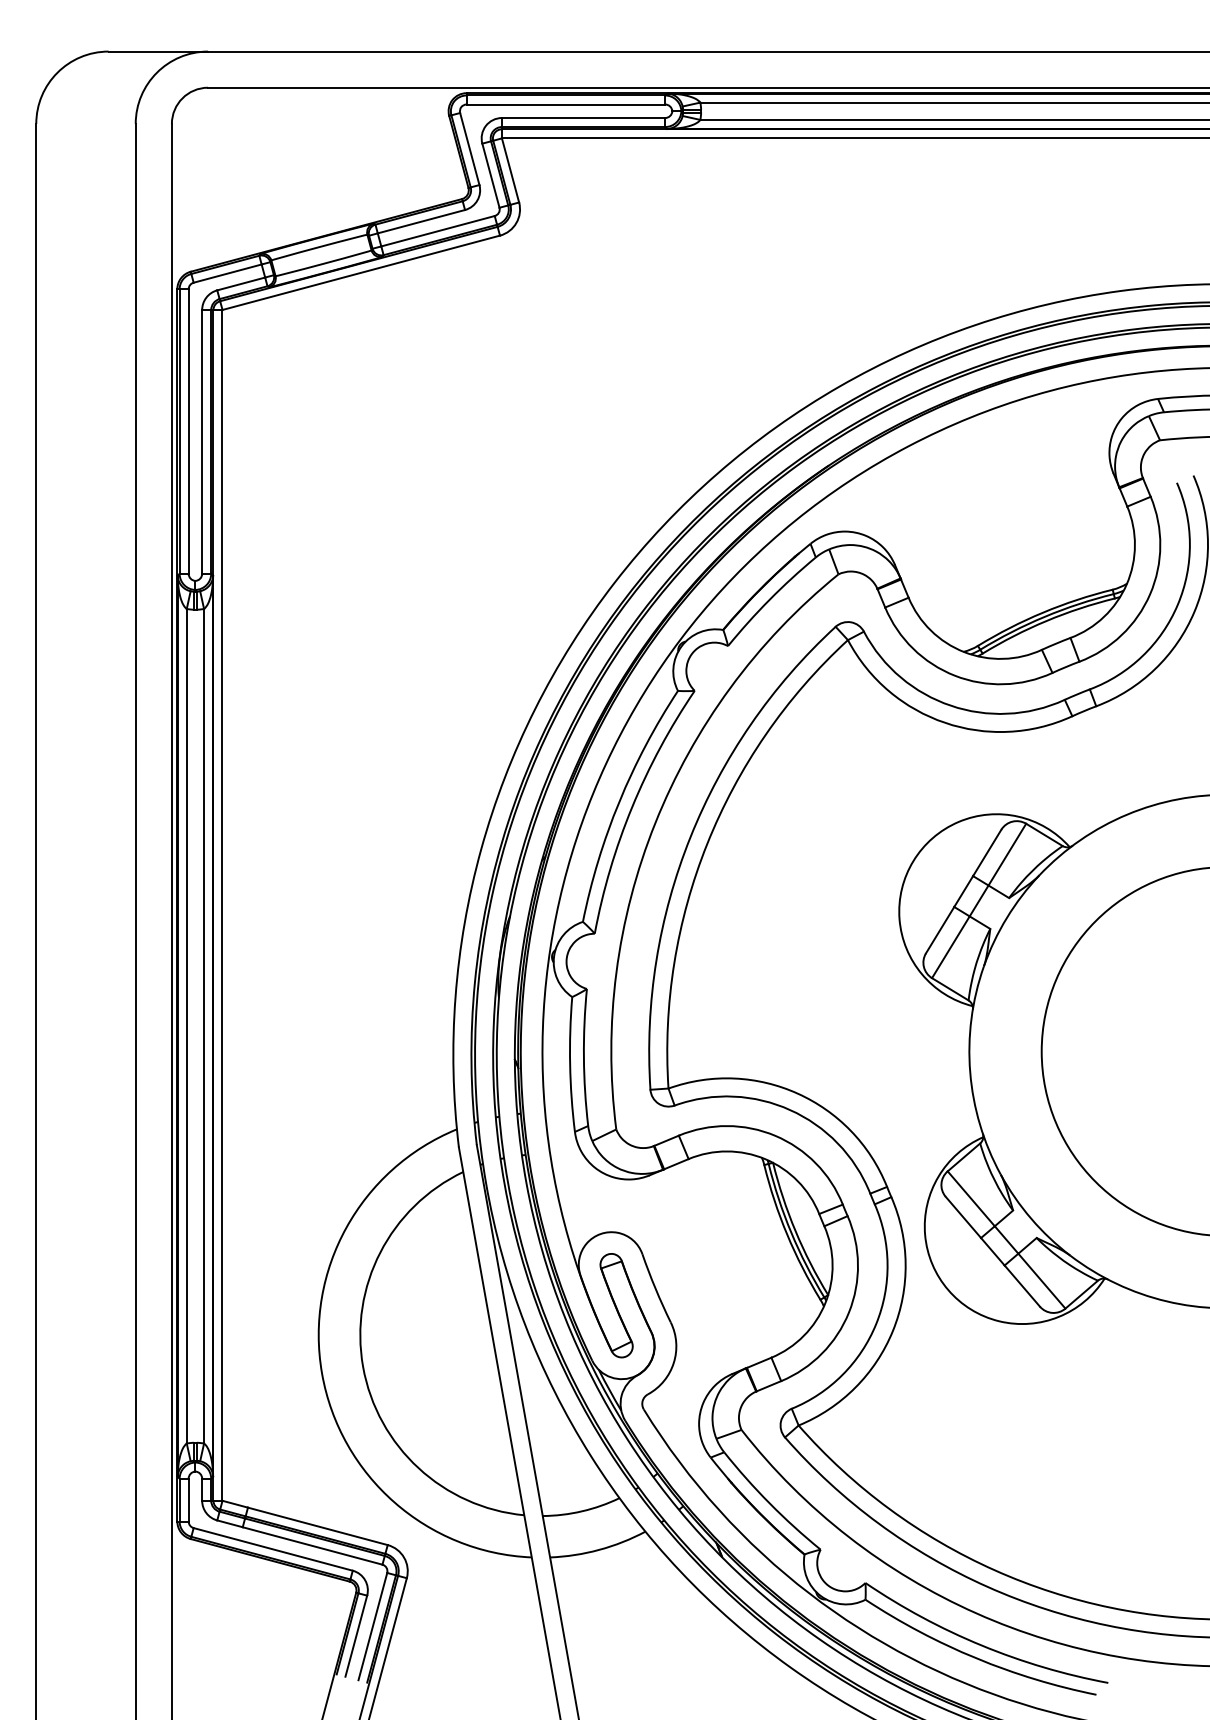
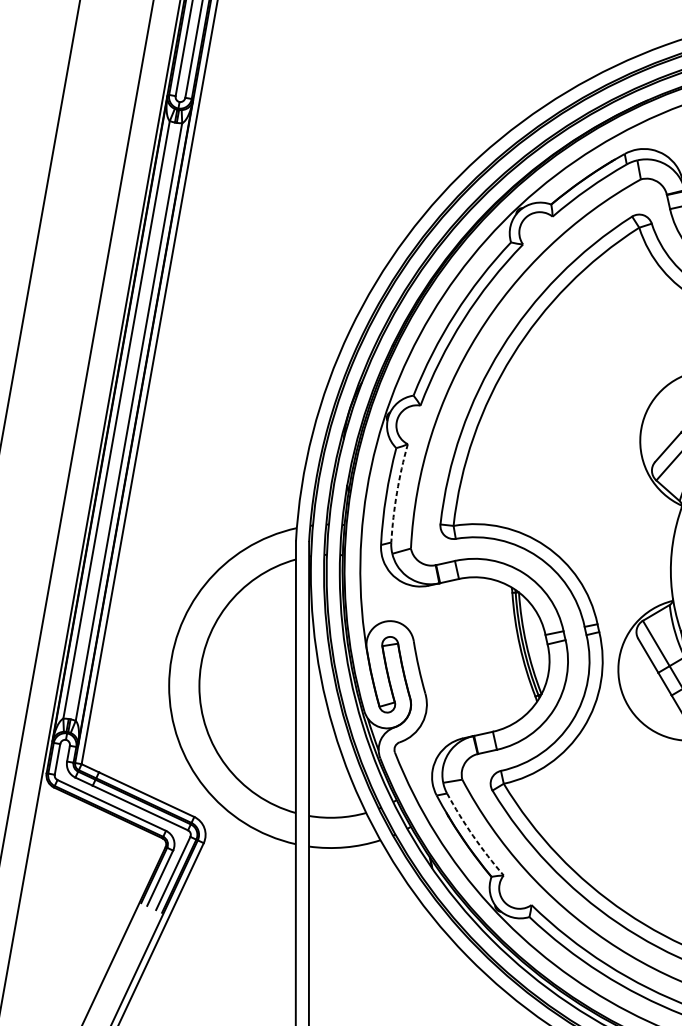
arc: (583, 1057) -> (396, 492), solid -> dashed
arc: (769, 1503) -> (472, 835), solid -> dashed

